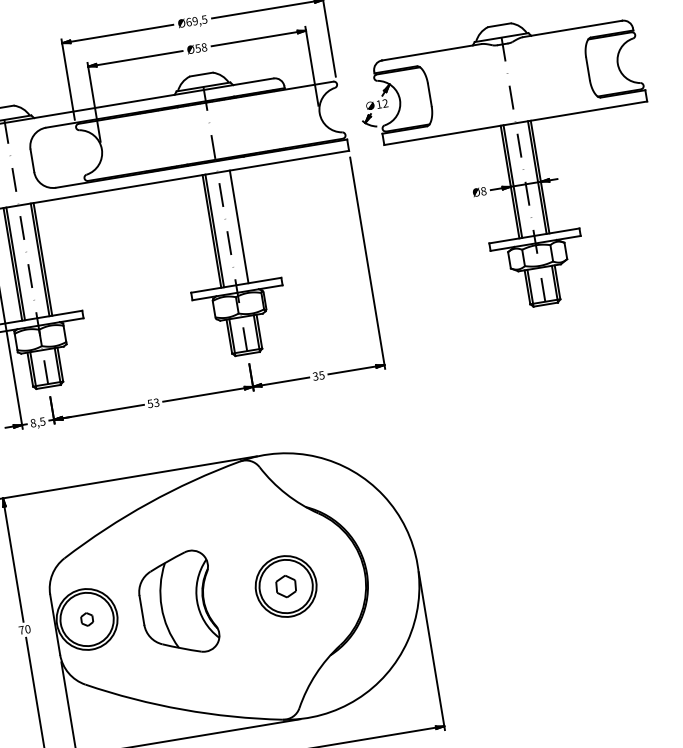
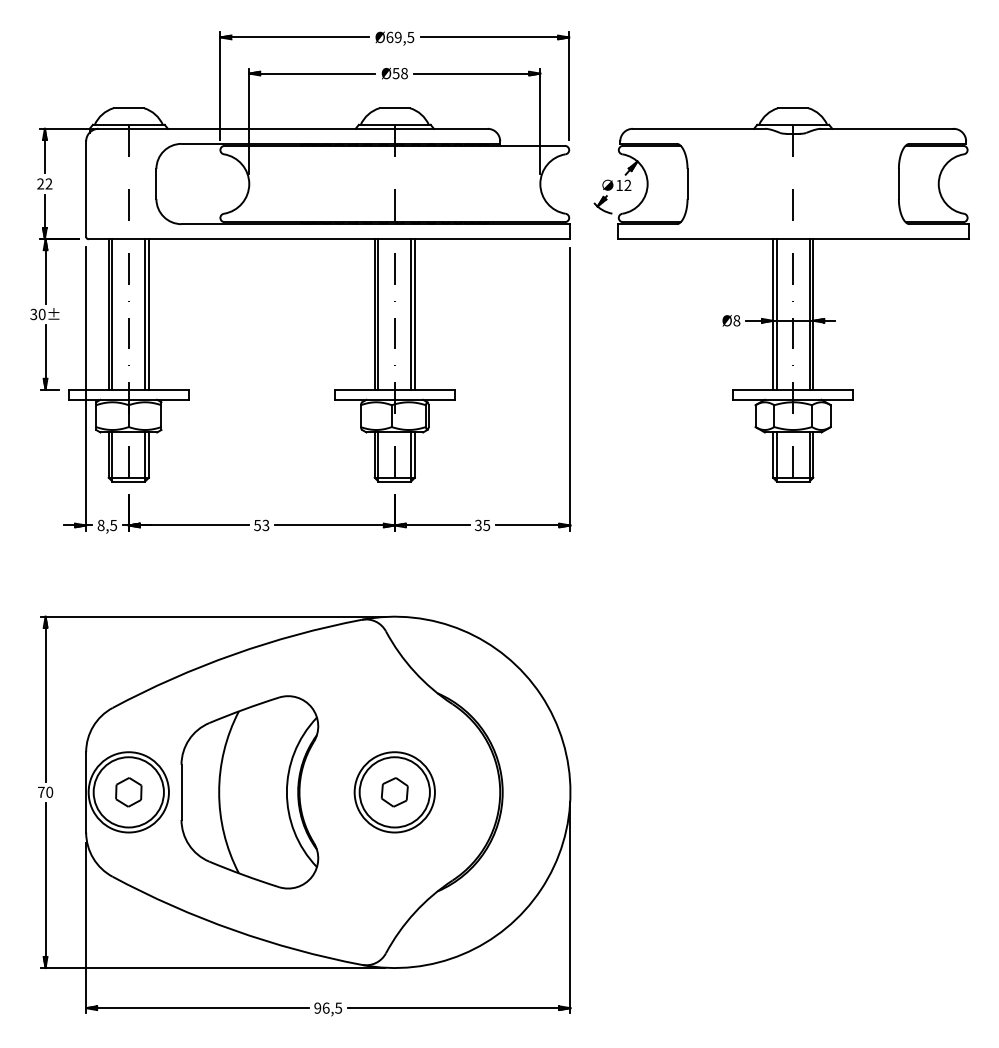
line: (241, 226) -> (414, 314), added
part: (177, 604) -> (249, 792), size x1.43
part: (86, 619) -> (128, 792), size x1.67

